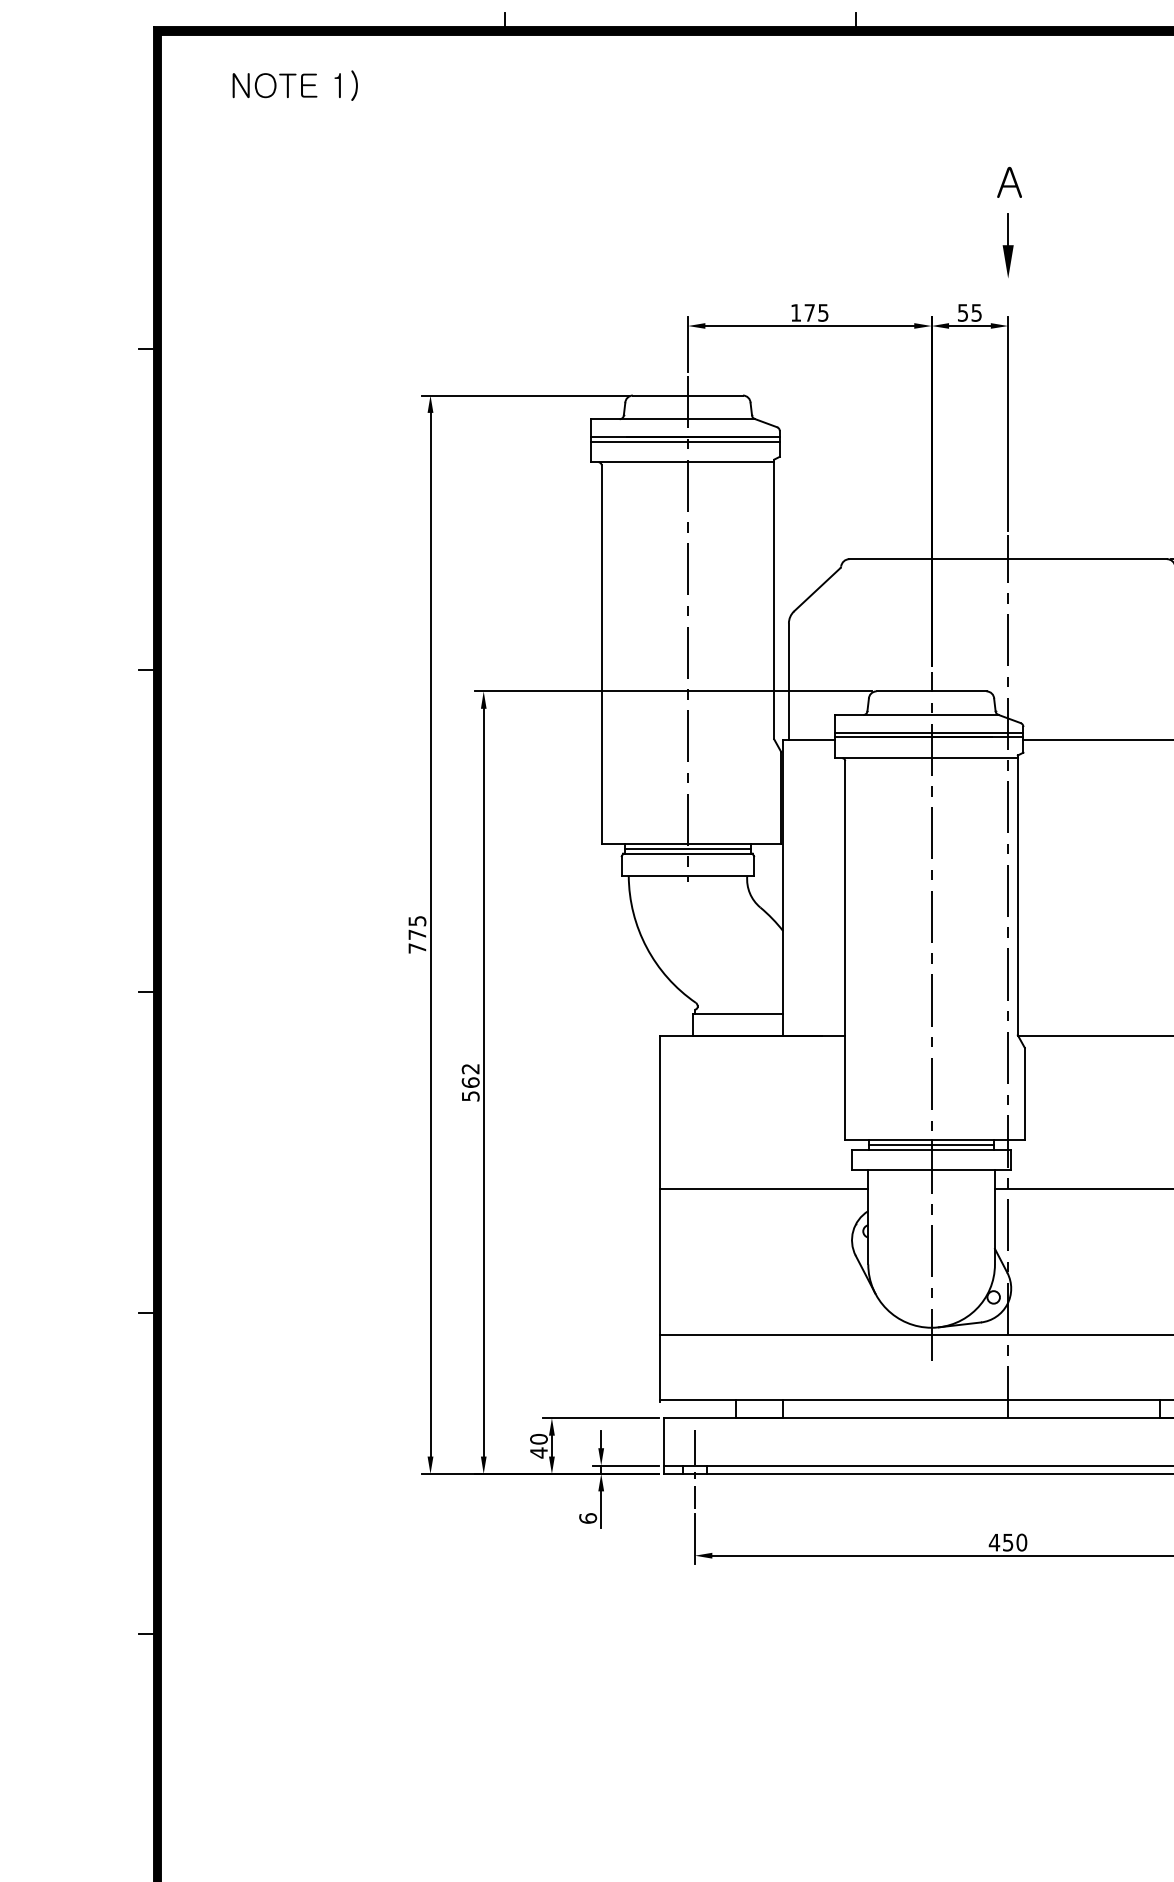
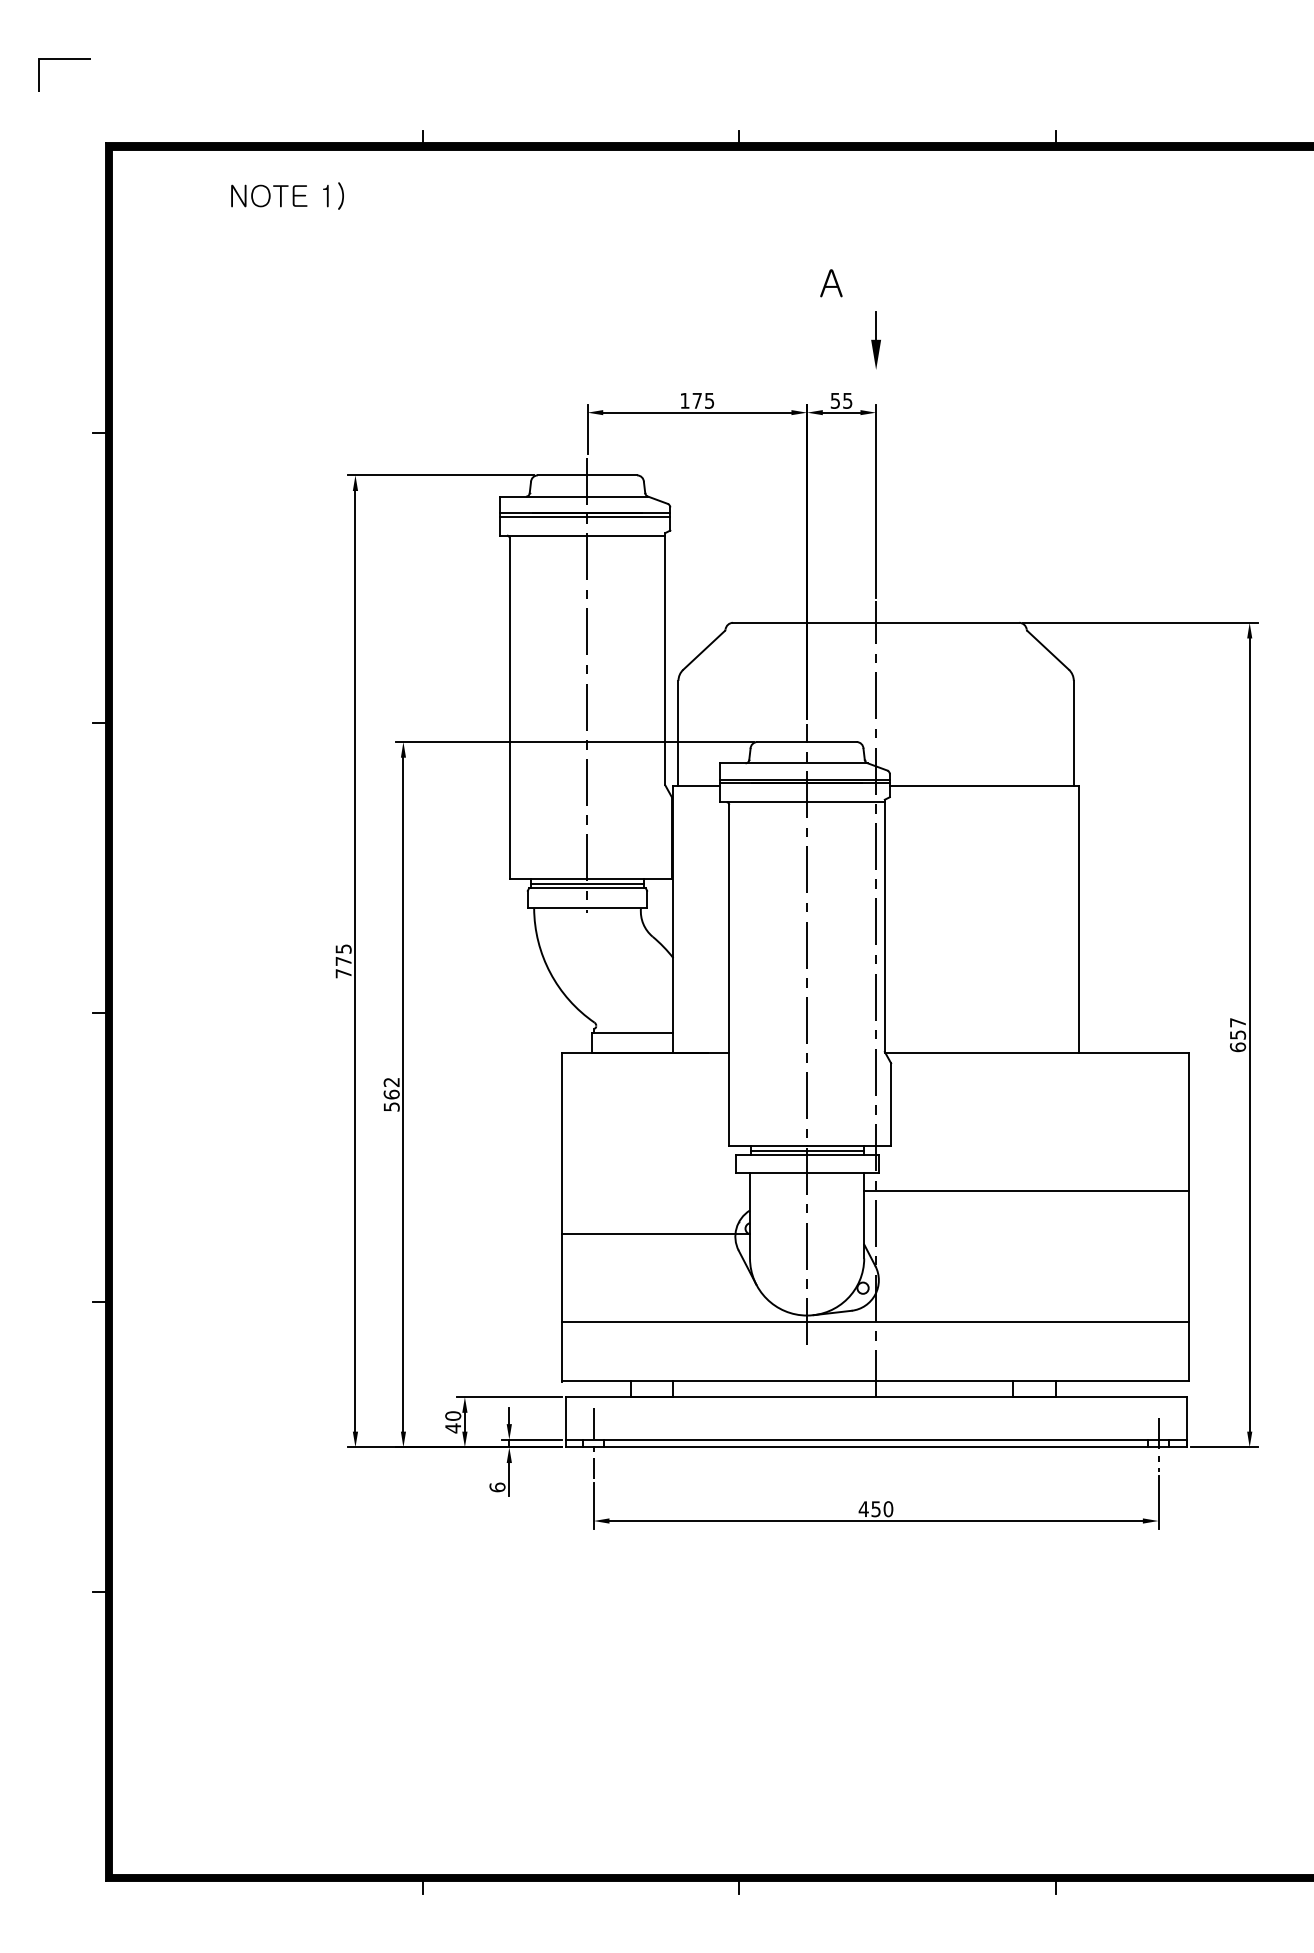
text: (295, 85) -> (287, 195), moved
text: (1009, 182) -> (831, 283), moved
line: (764, 1189) -> (656, 1233), moved

